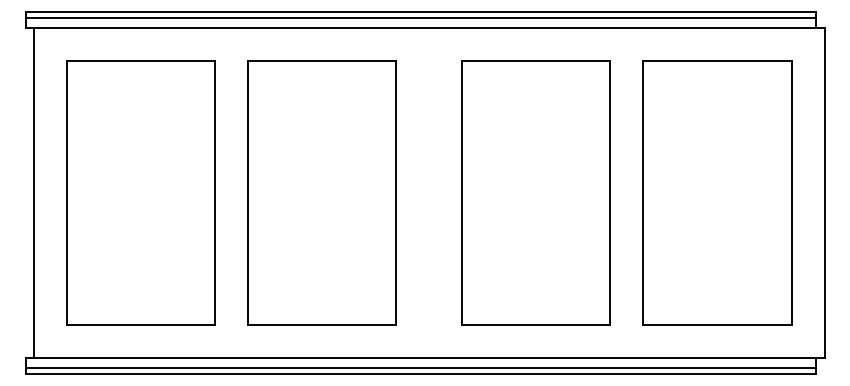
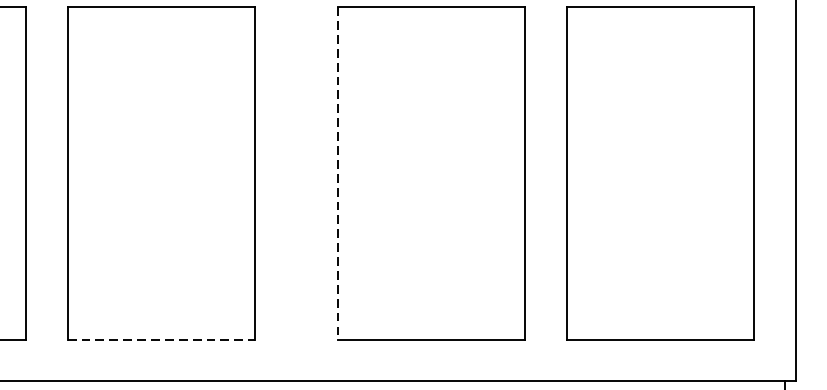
line: (462, 193) -> (338, 174), solid -> dashed
line: (322, 324) -> (161, 339), solid -> dashed

